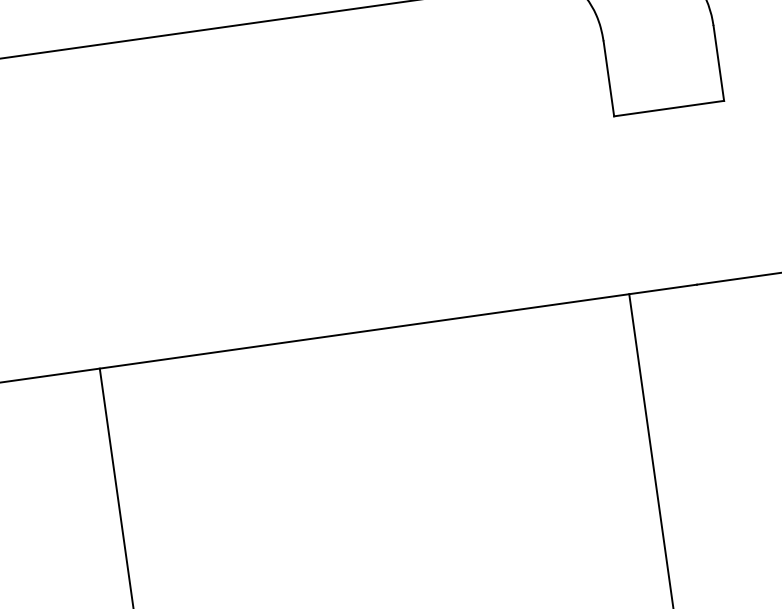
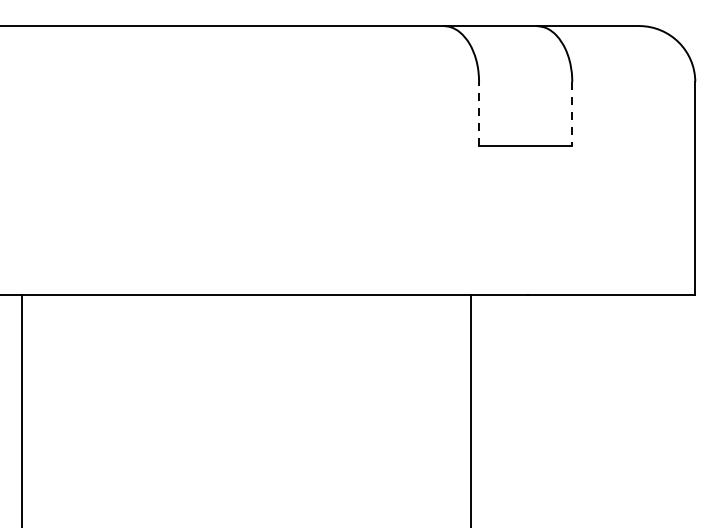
line: (718, 62) -> (572, 113), solid -> dashed
line: (609, 78) -> (479, 113), solid -> dashed

